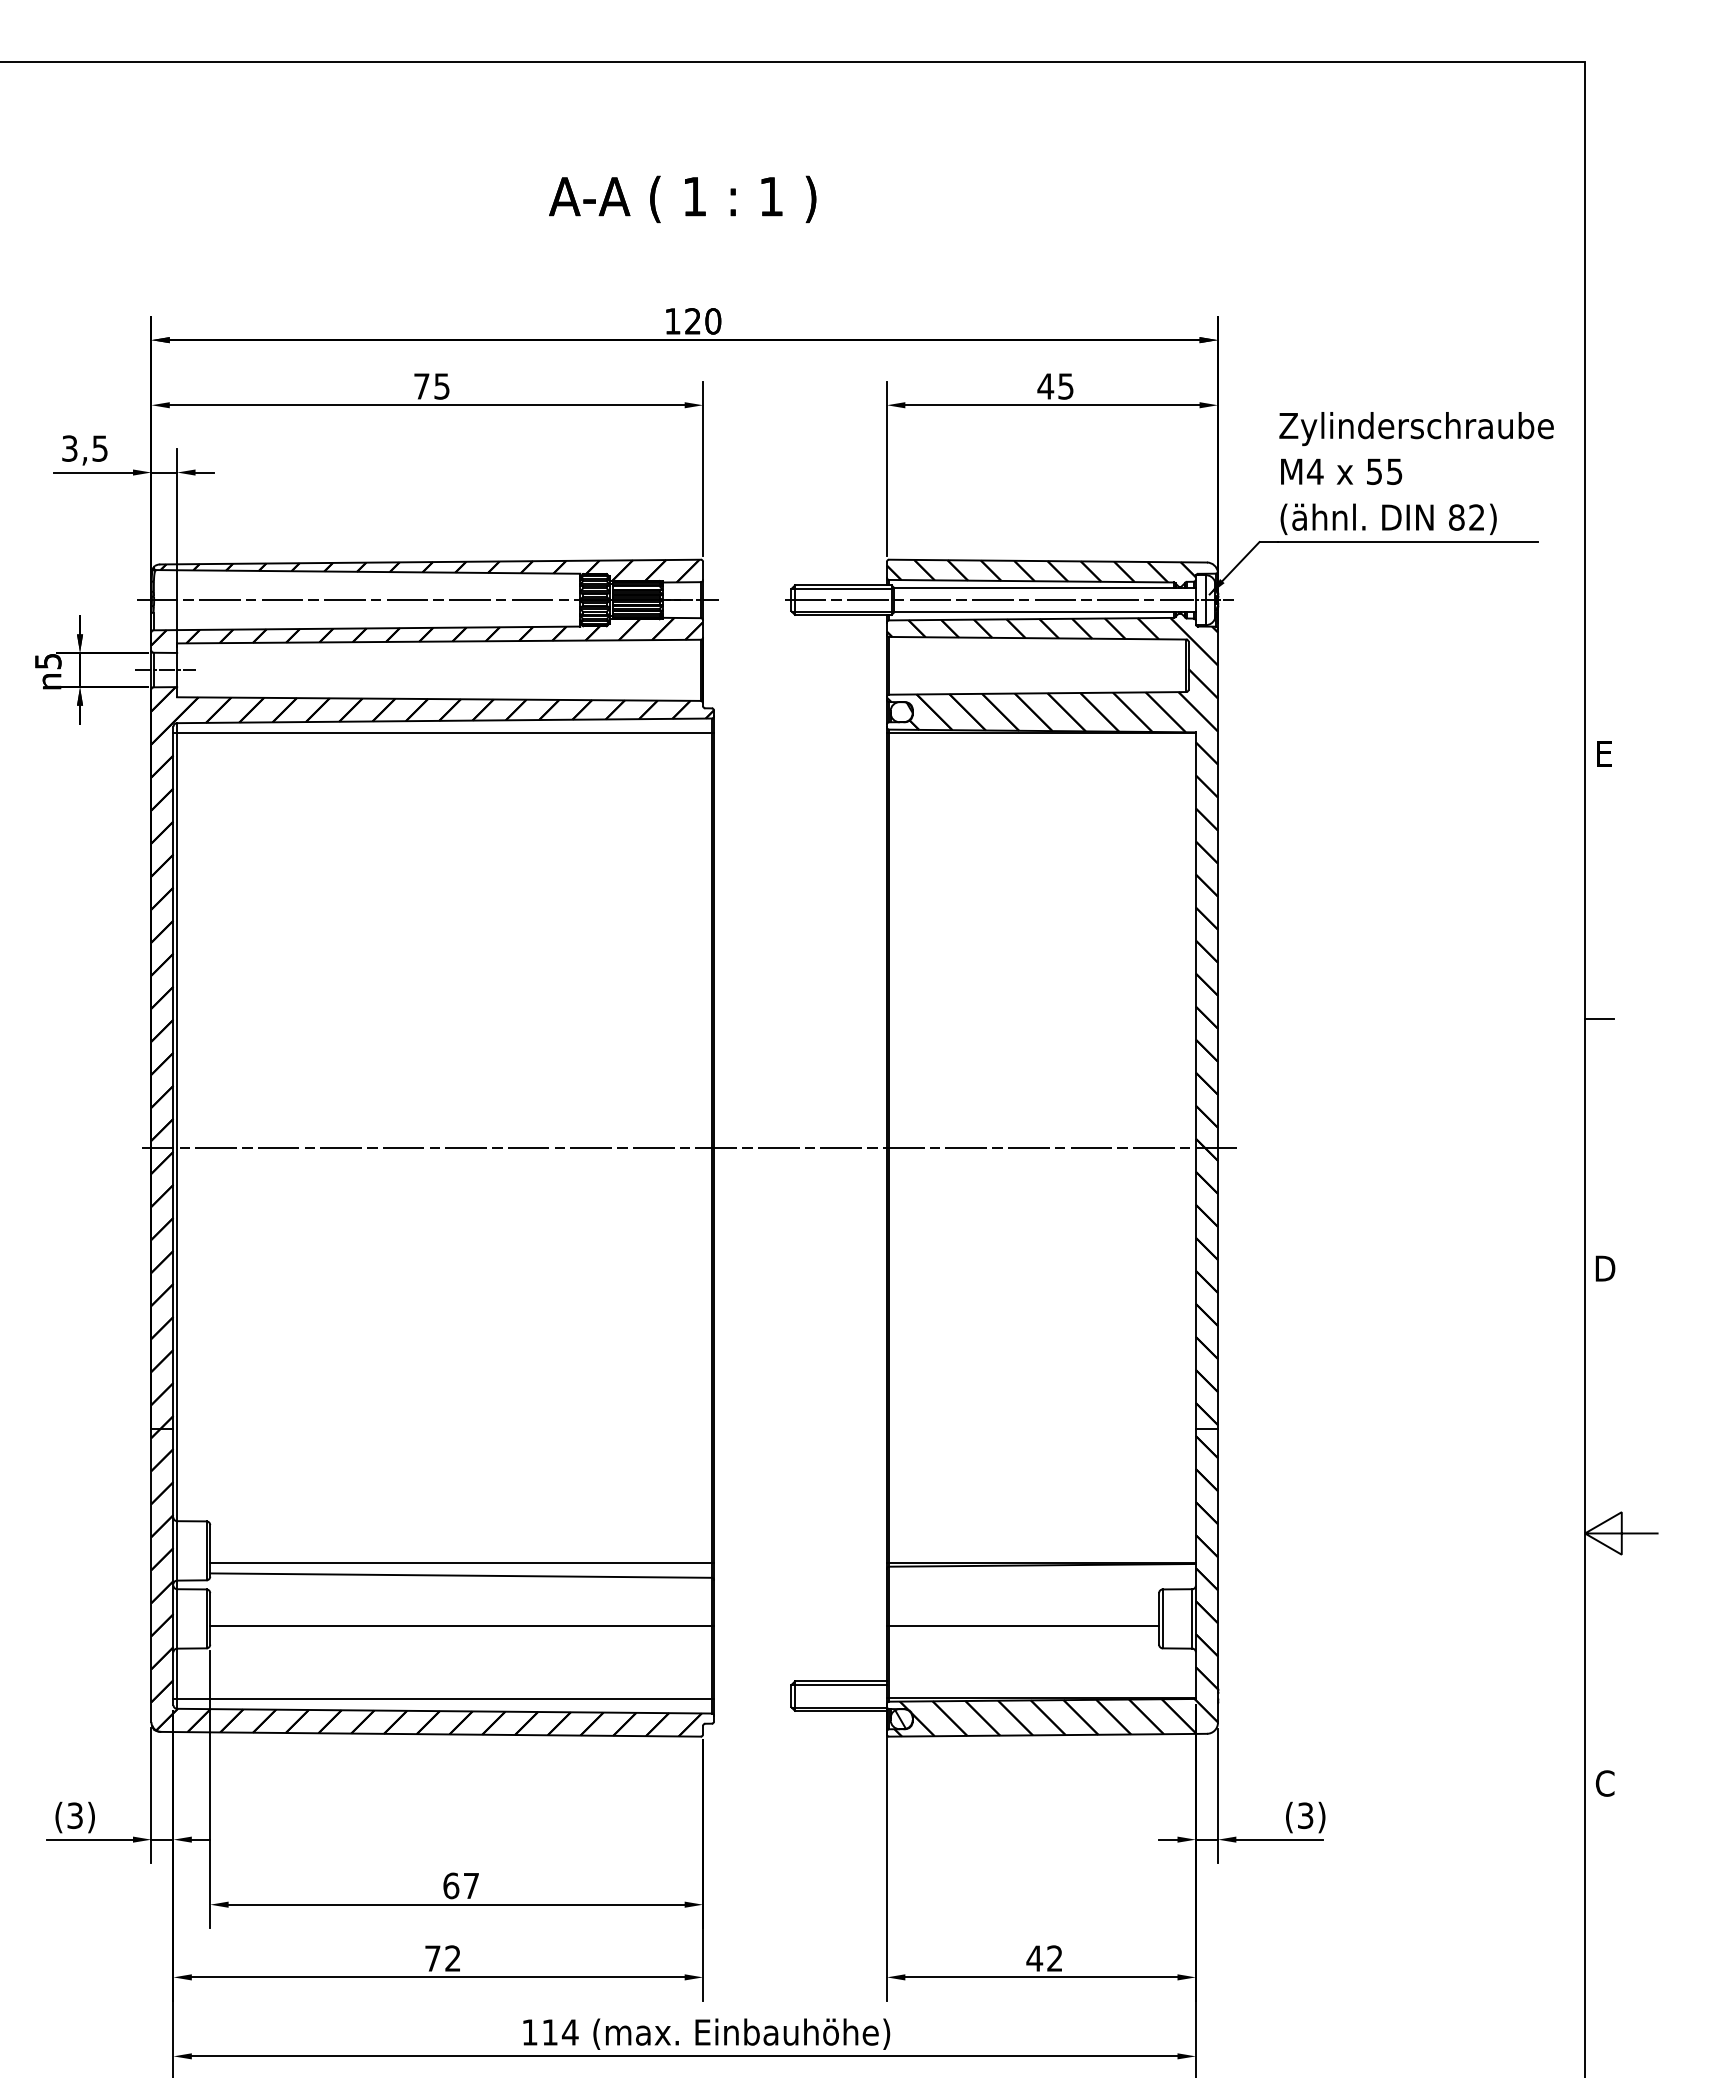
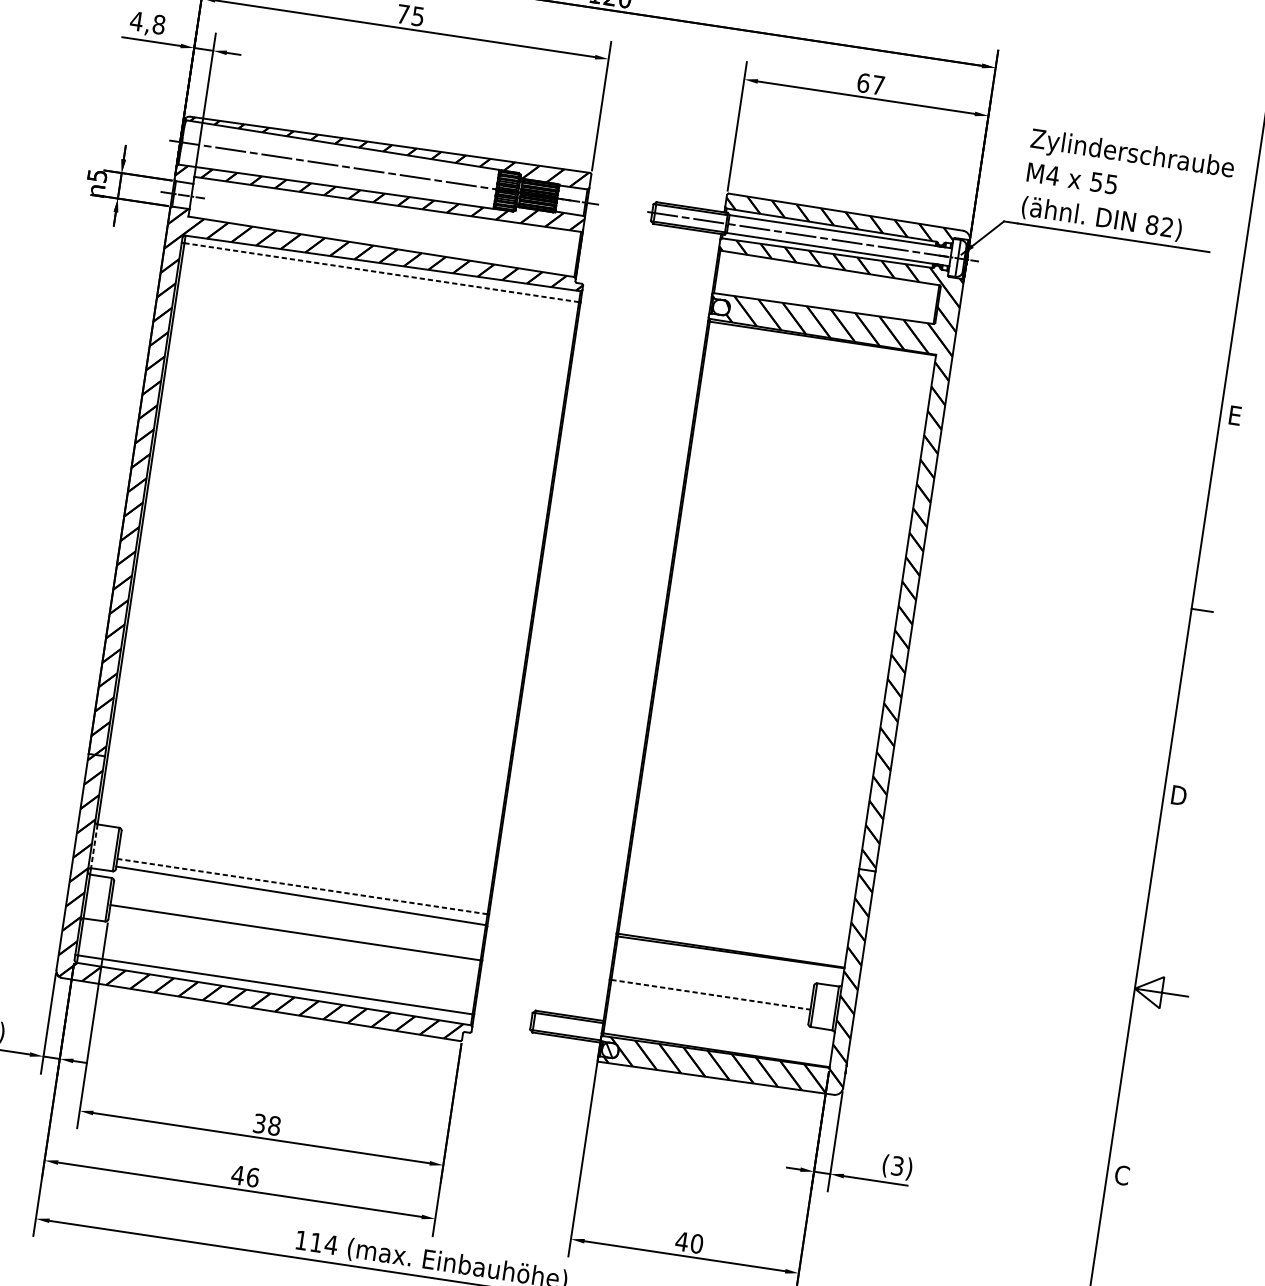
text: (1055, 386) -> (870, 84), 45 -> 67
text: (84, 448) -> (147, 22), 3,5 -> 4,8
line: (444, 733) -> (381, 272), solid -> dashed
line: (689, 1148) -> (516, 605), removed
line: (177, 1550) -> (94, 846), solid -> dashed
line: (461, 1563) -> (302, 886), solid -> dashed
line: (1024, 1625) -> (711, 994), solid -> dashed
text: (461, 1885) -> (267, 1124), 67 -> 38
text: (442, 1958) -> (245, 1176), 72 -> 46
text: (1054, 1958) -> (696, 1243), 42 -> 40

